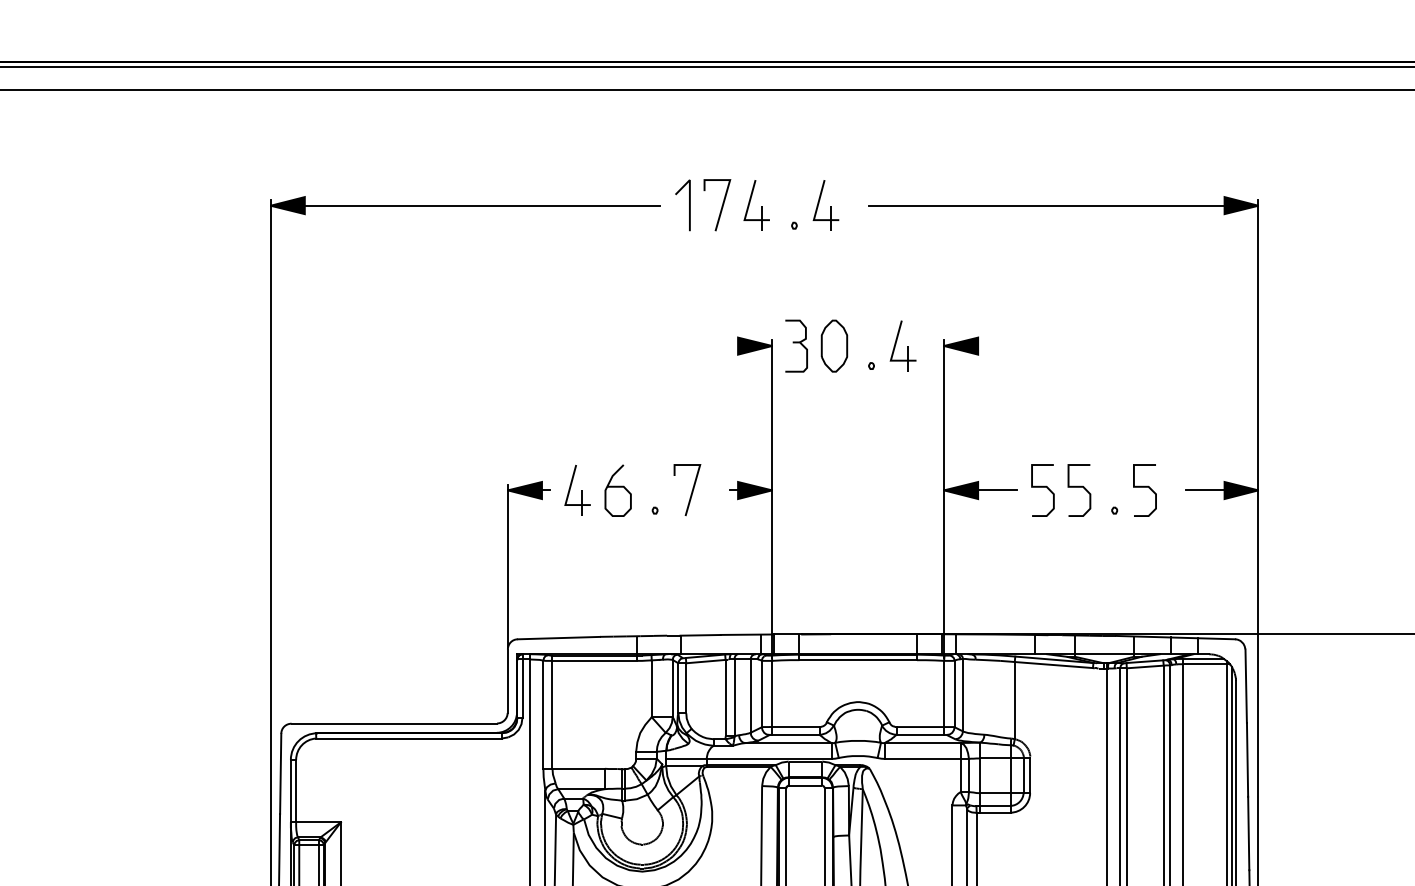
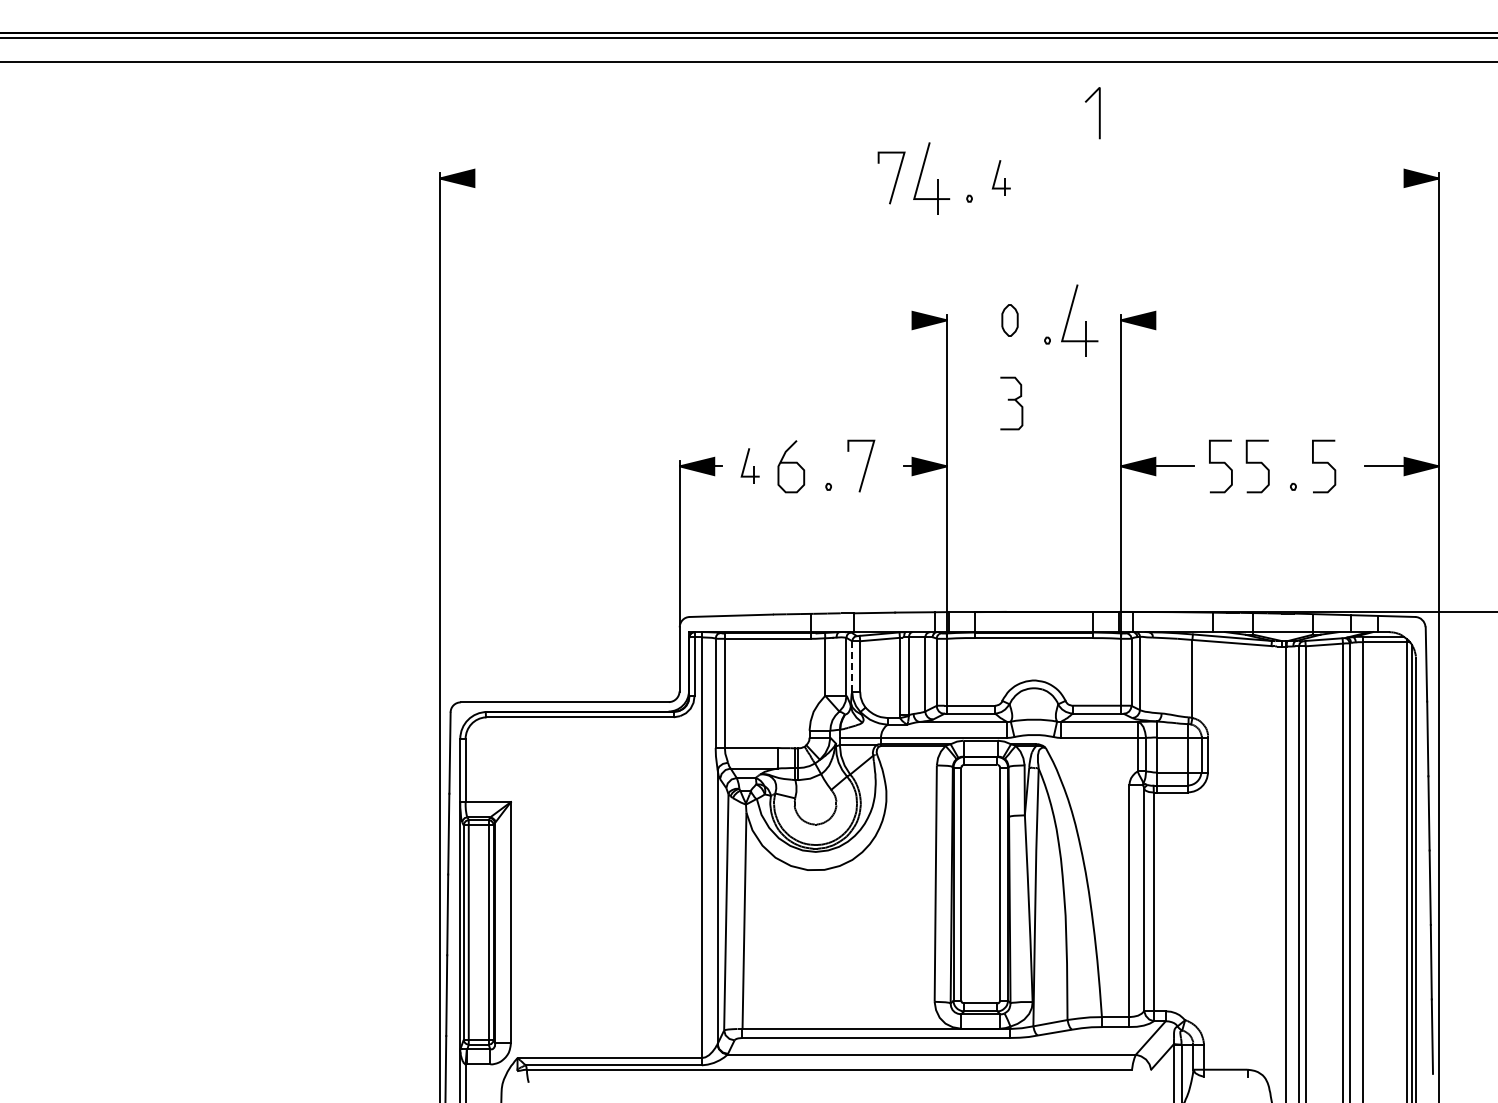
part: (756, 204) -> (931, 177), size x1.4
part: (826, 204) -> (1001, 177), size x0.7
line: (465, 205) -> (636, 178), removed
line: (688, 205) -> (1098, 113), moved
line: (1063, 205) -> (1241, 178), removed
part: (903, 345) -> (1079, 319), size x1.4
part: (796, 346) -> (1011, 403), moved
part: (833, 346) -> (1009, 320), size x0.6
part: (577, 489) -> (750, 465), size x0.7
line: (678, 689) -> (852, 667), solid -> dashed

